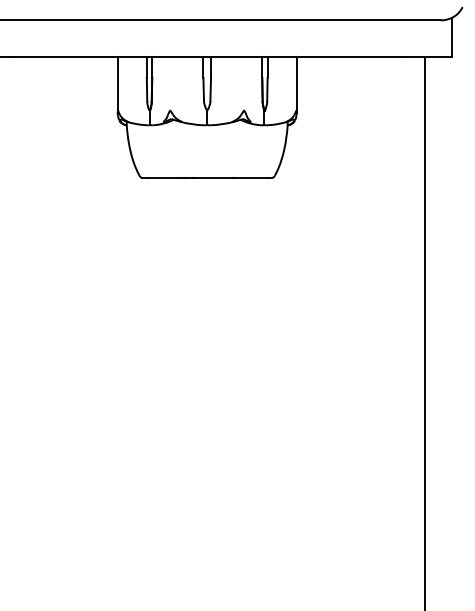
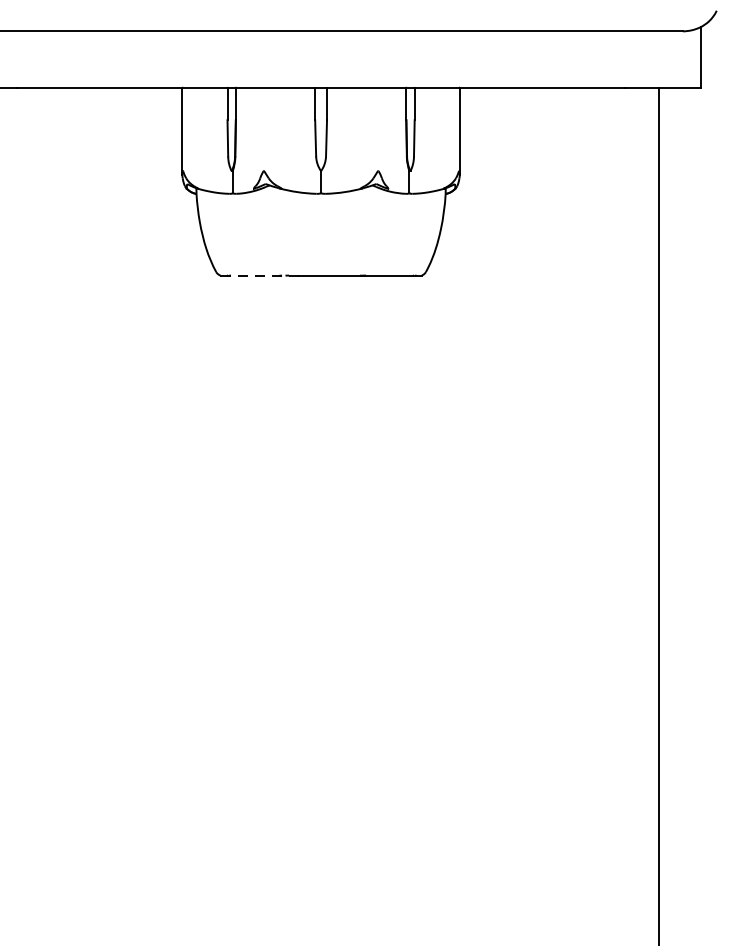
line: (168, 178) -> (261, 276), solid -> dashed

